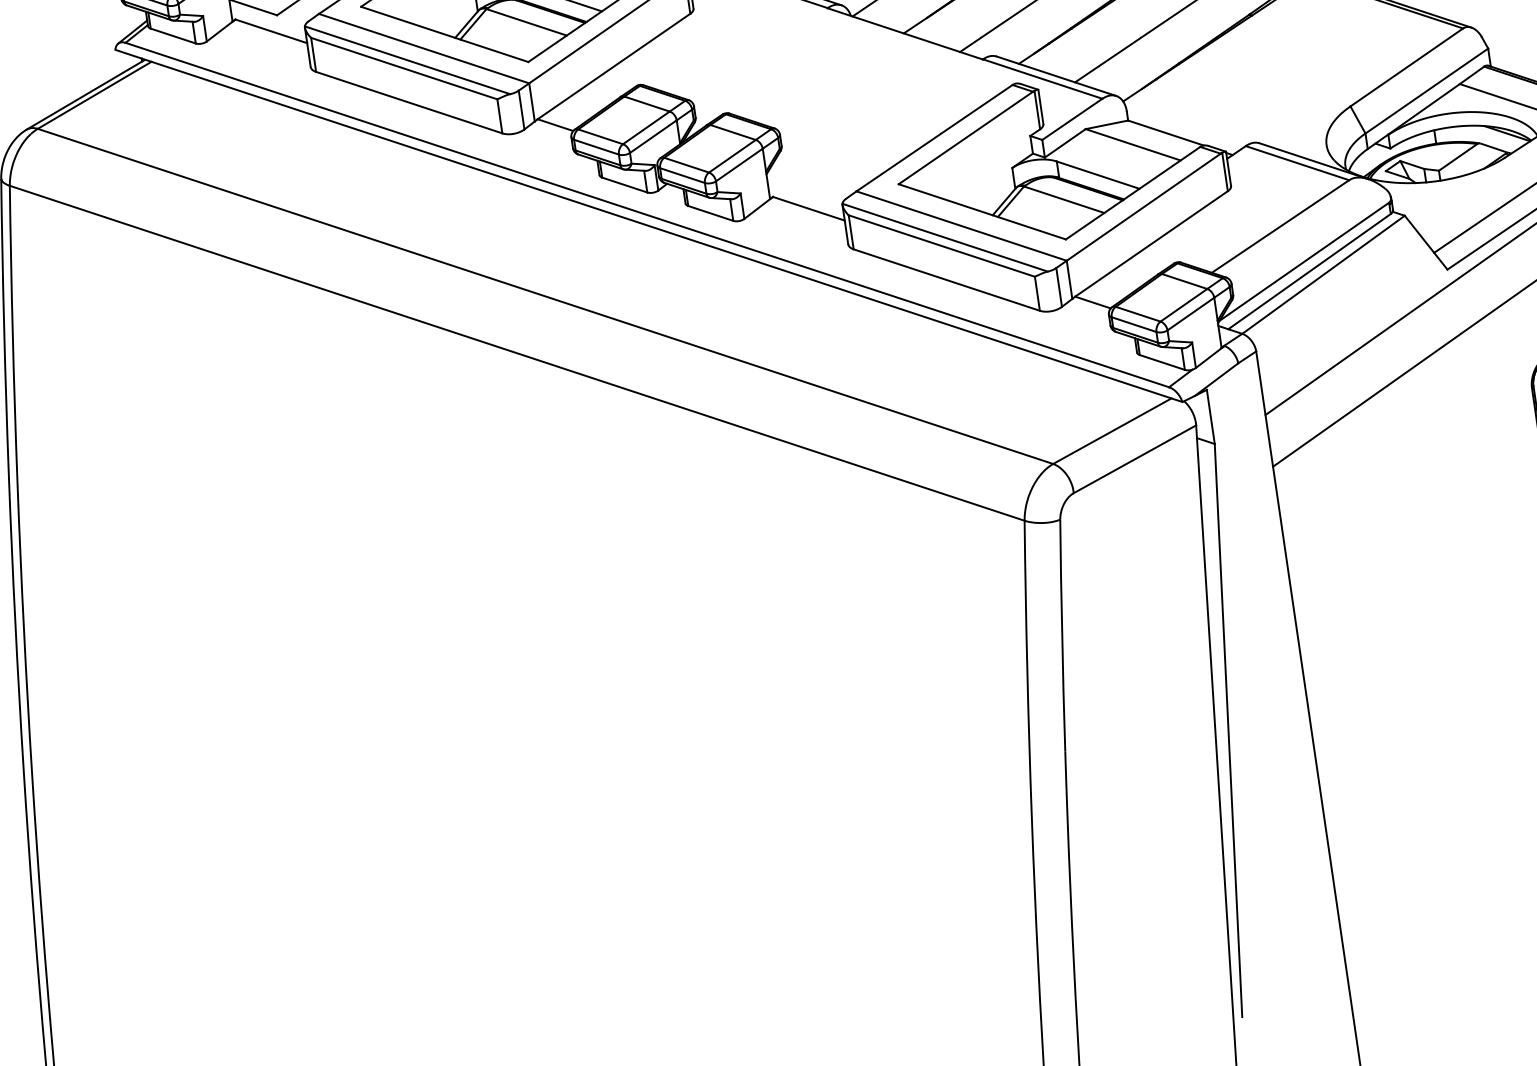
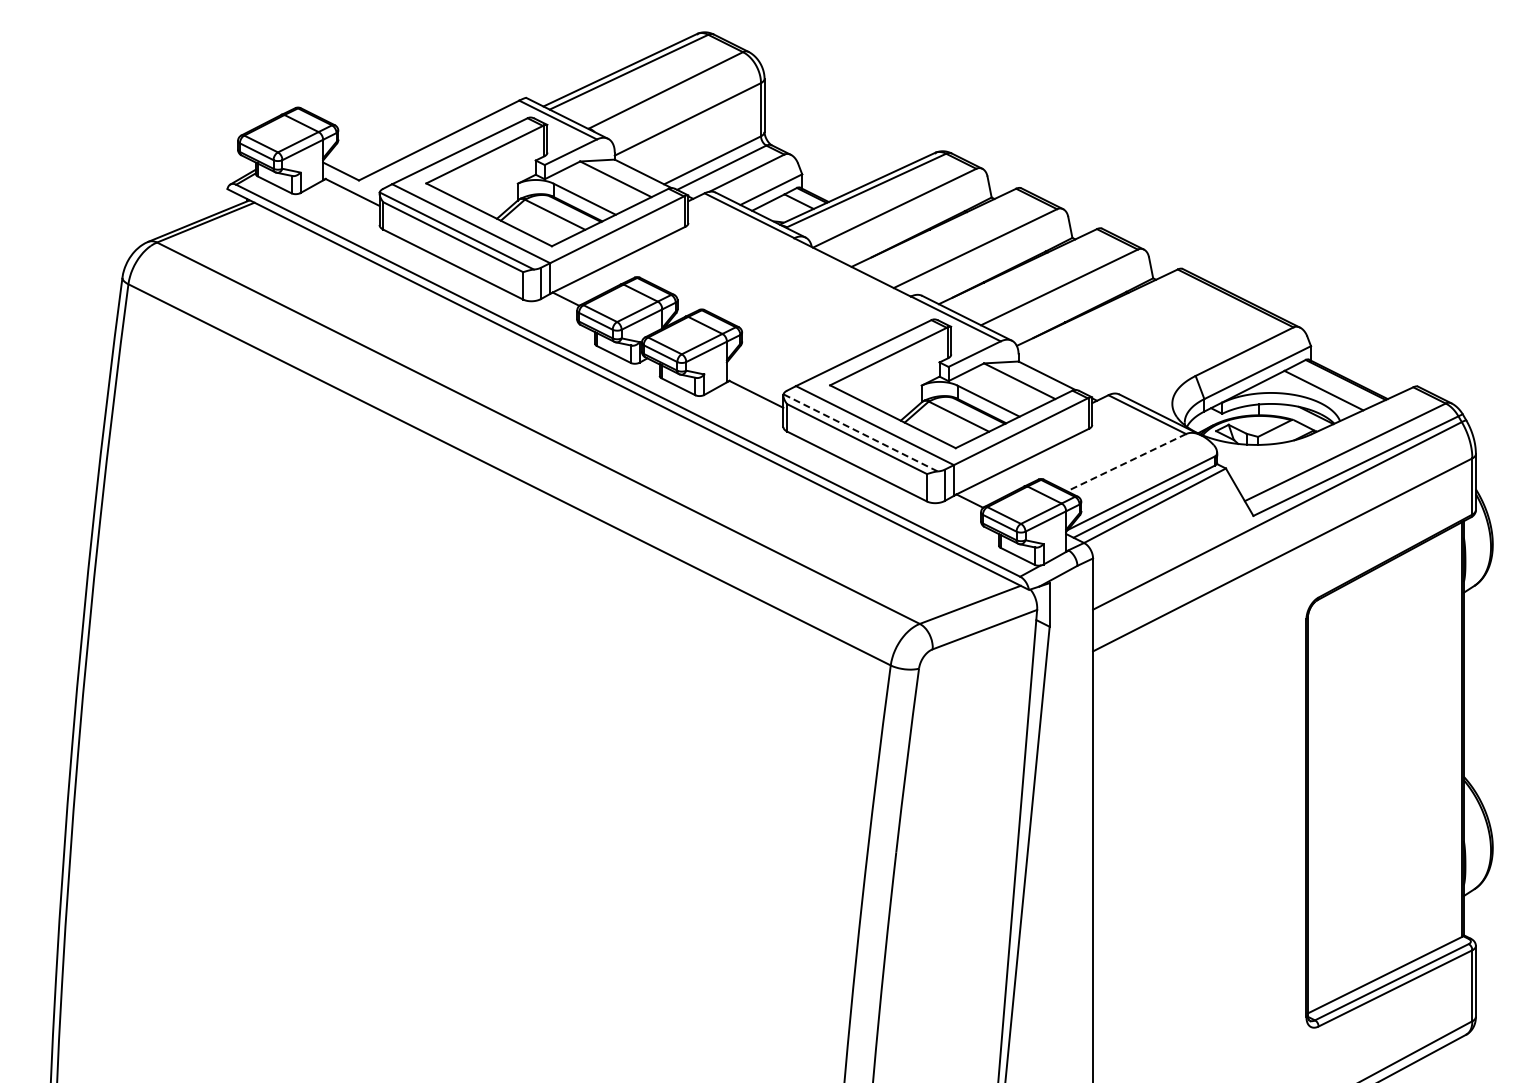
line: (1280, 226) -> (1126, 462), solid -> dashed
line: (944, 237) -> (860, 432), solid -> dashed

